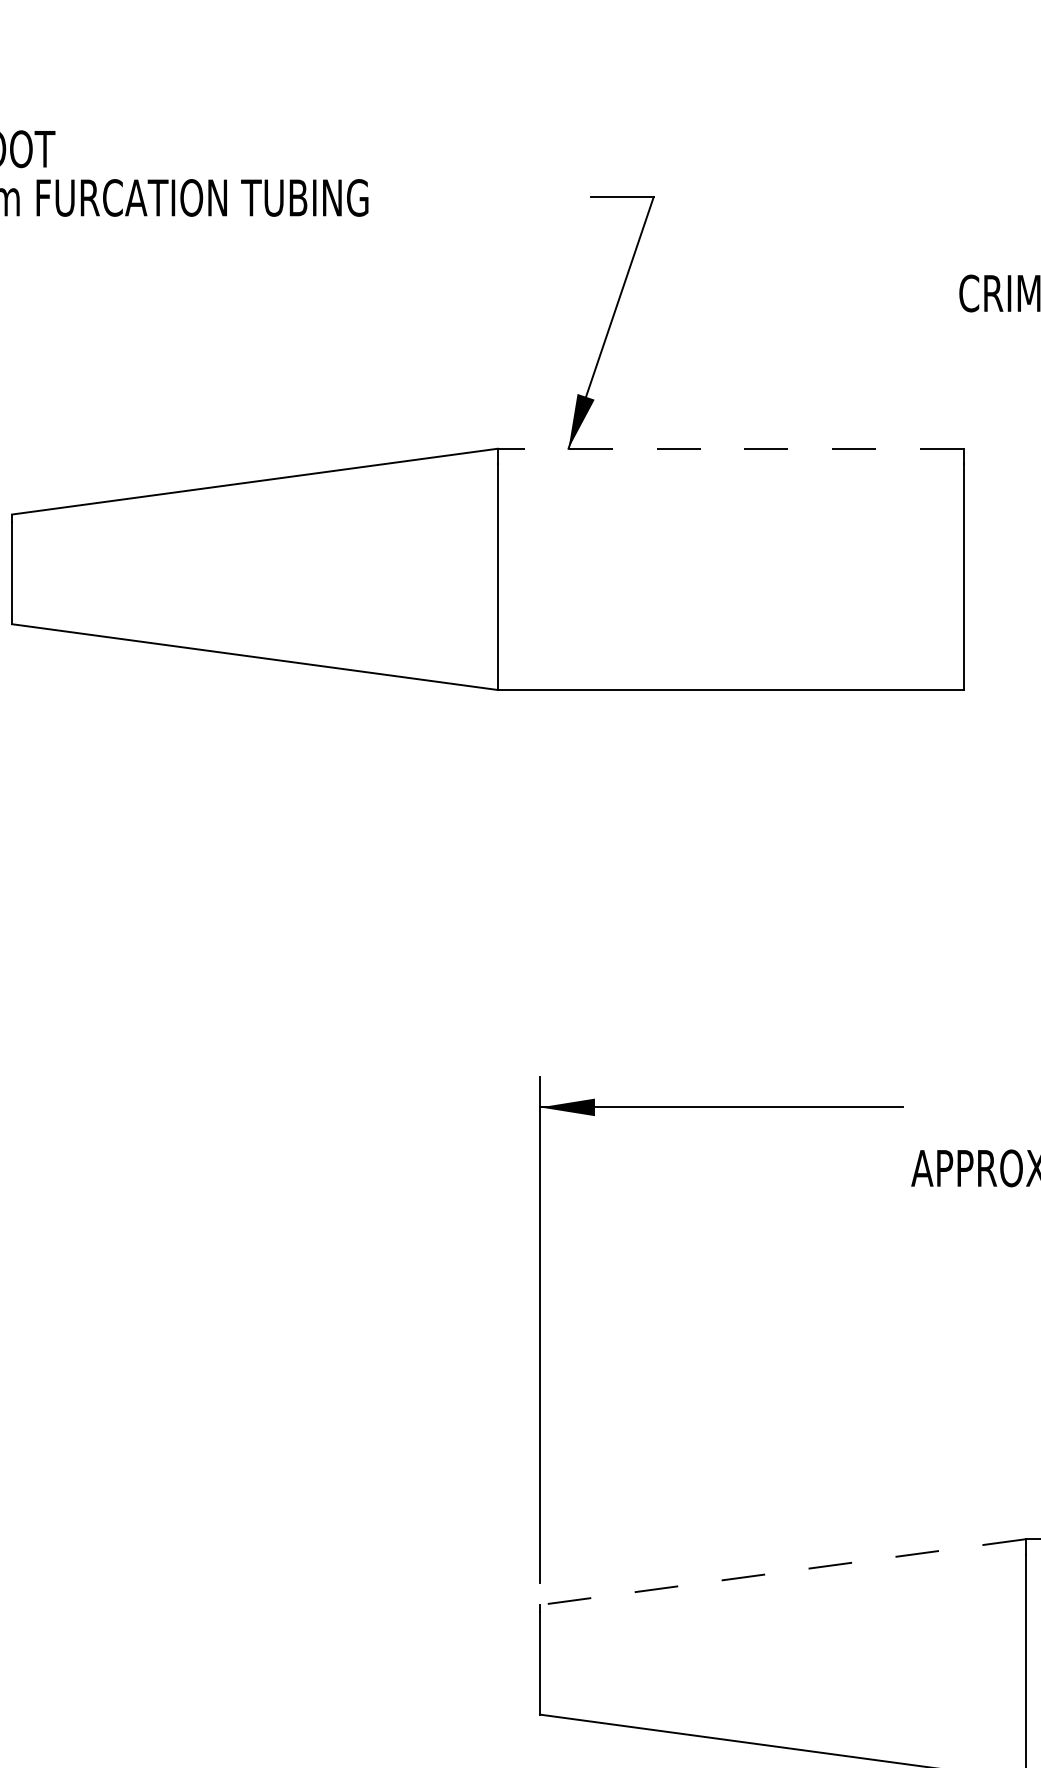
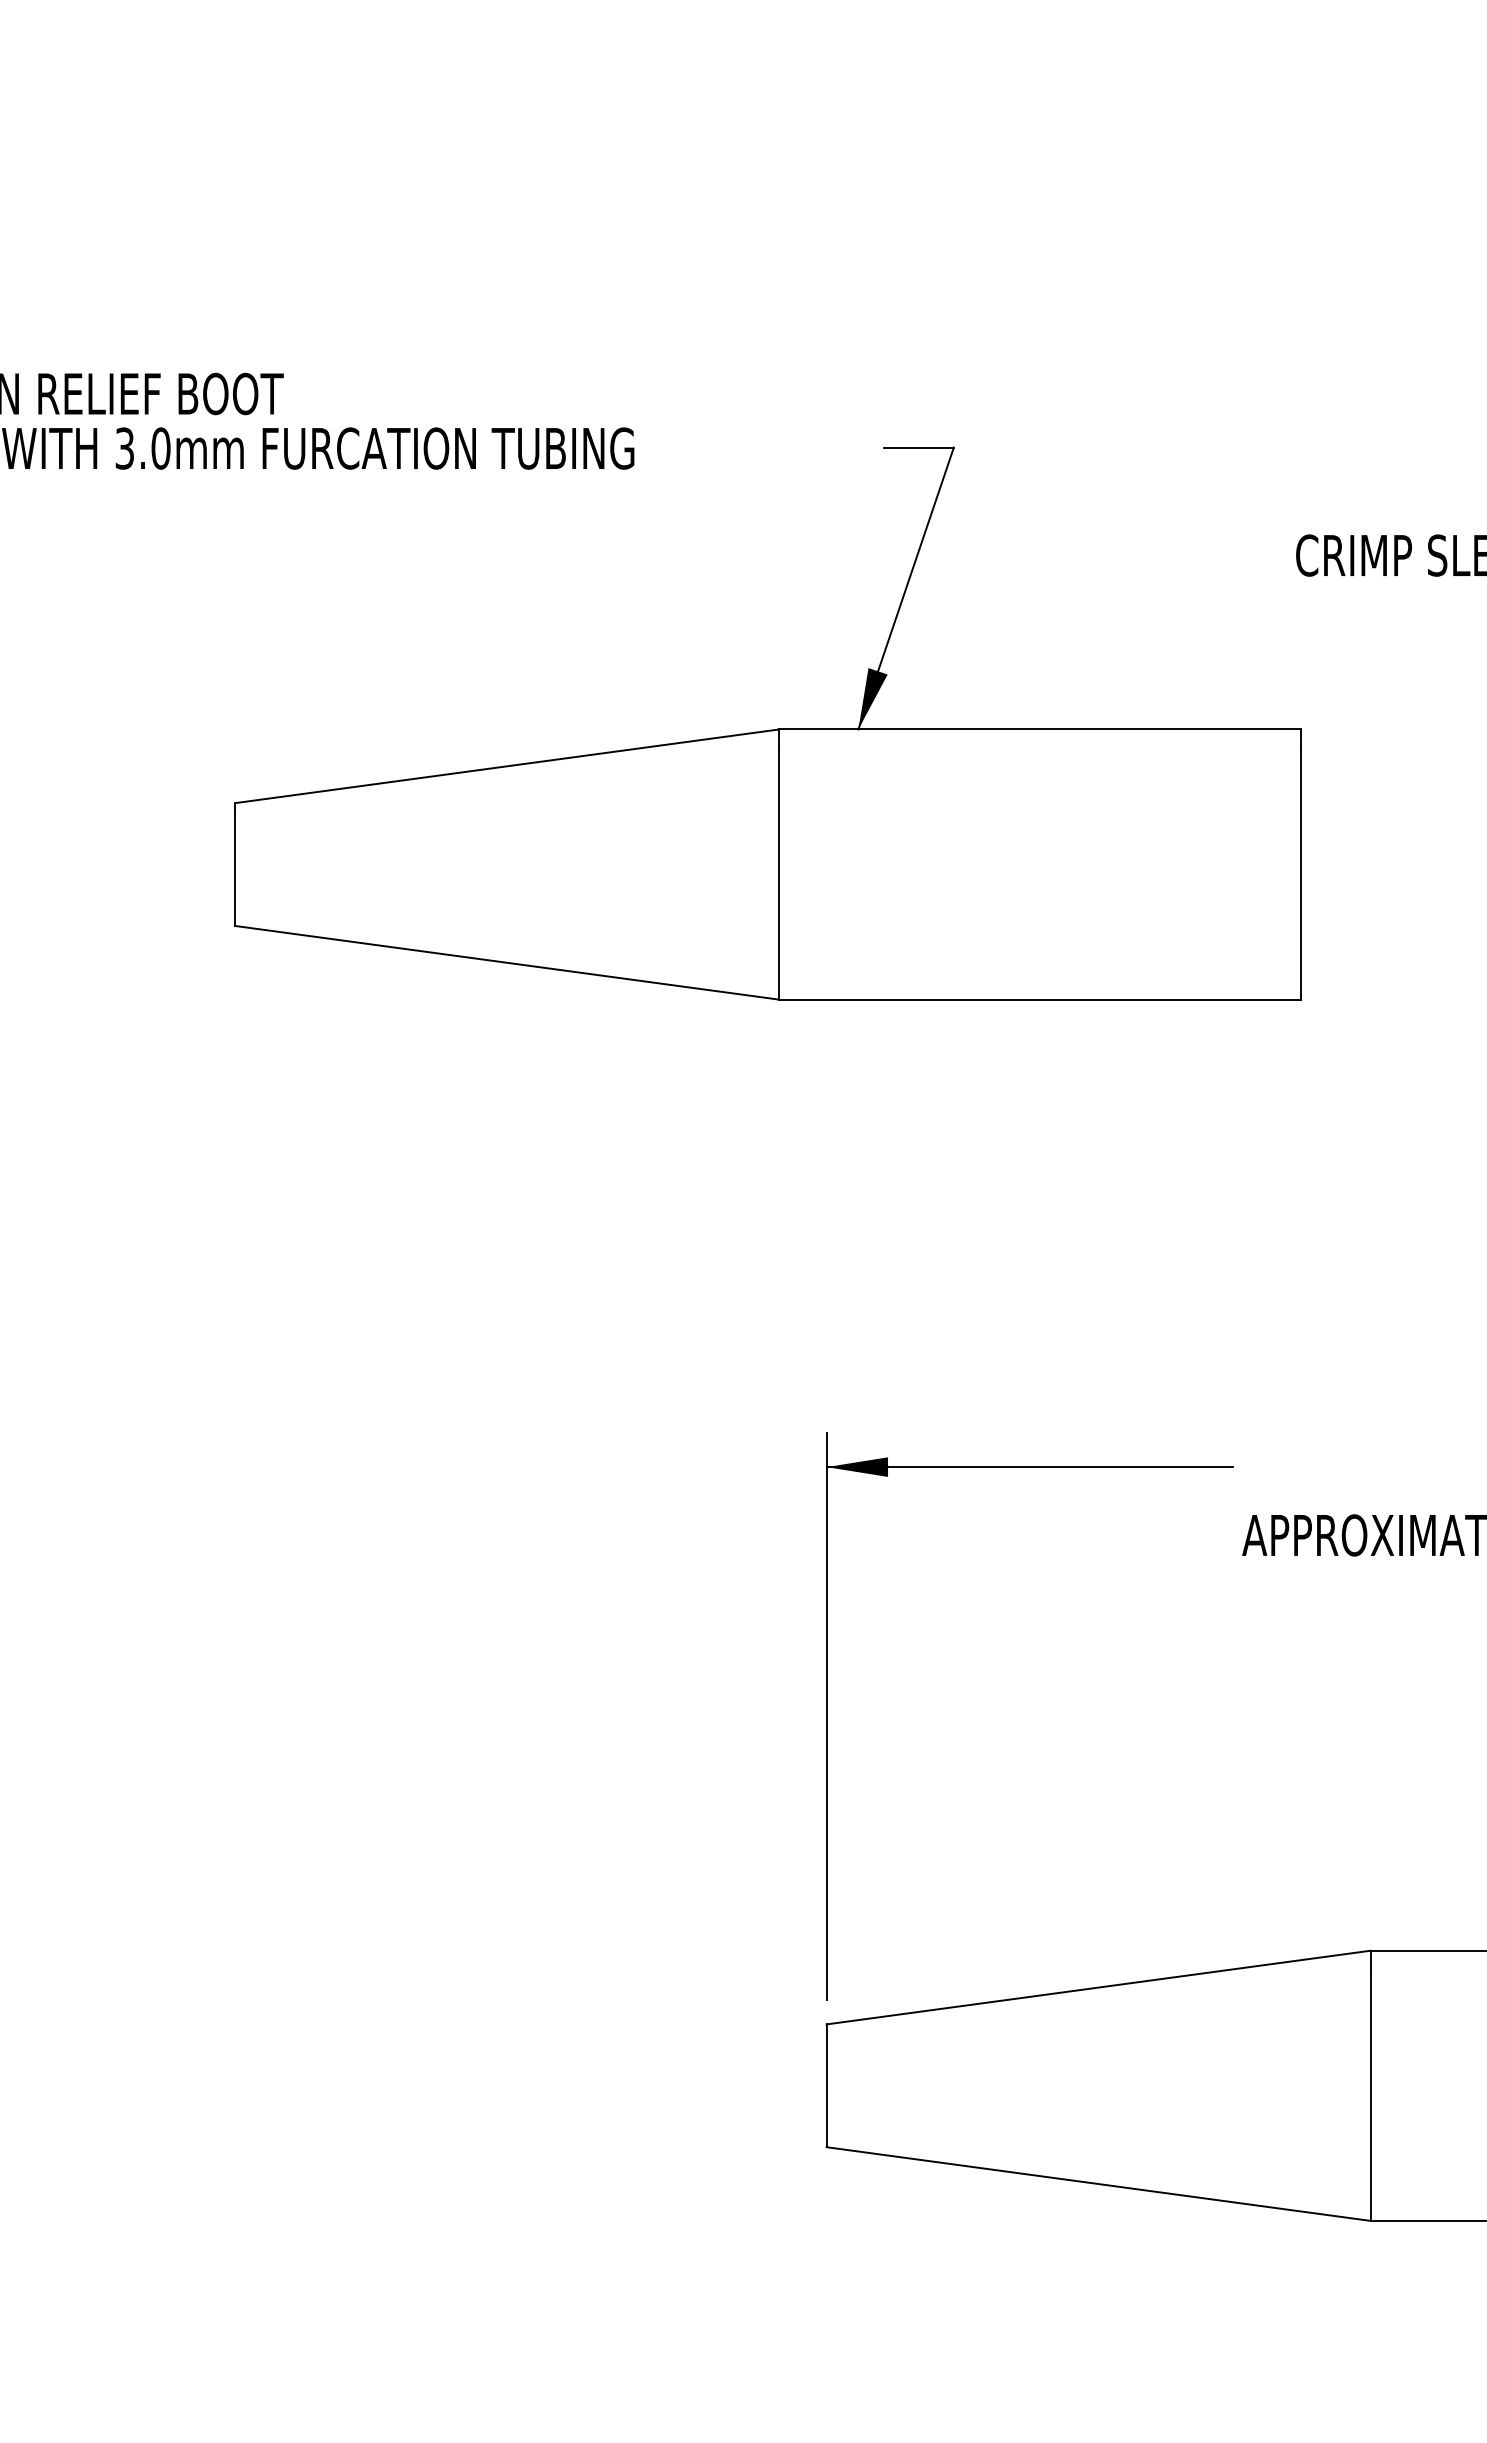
line: (731, 448) -> (1040, 729), dashed -> solid
line: (782, 1572) -> (1098, 1987), dashed -> solid

